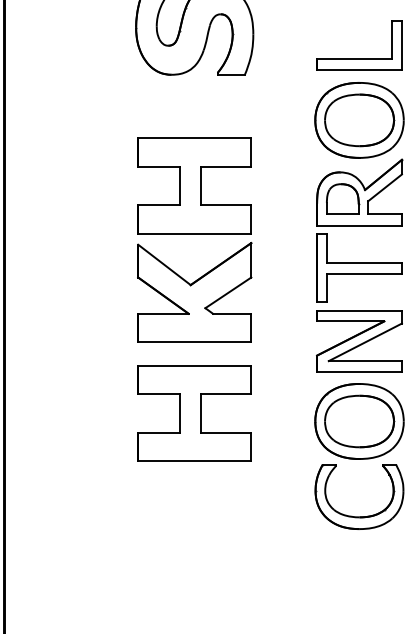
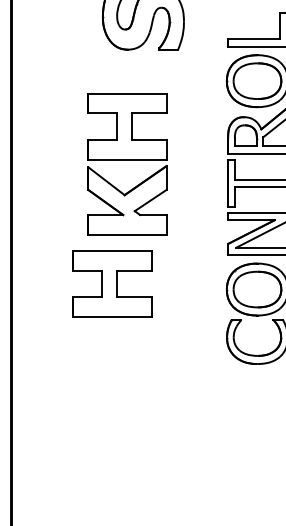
part: (194, 240) -> (127, 164), moved
part: (194, 412) -> (112, 283), moved

